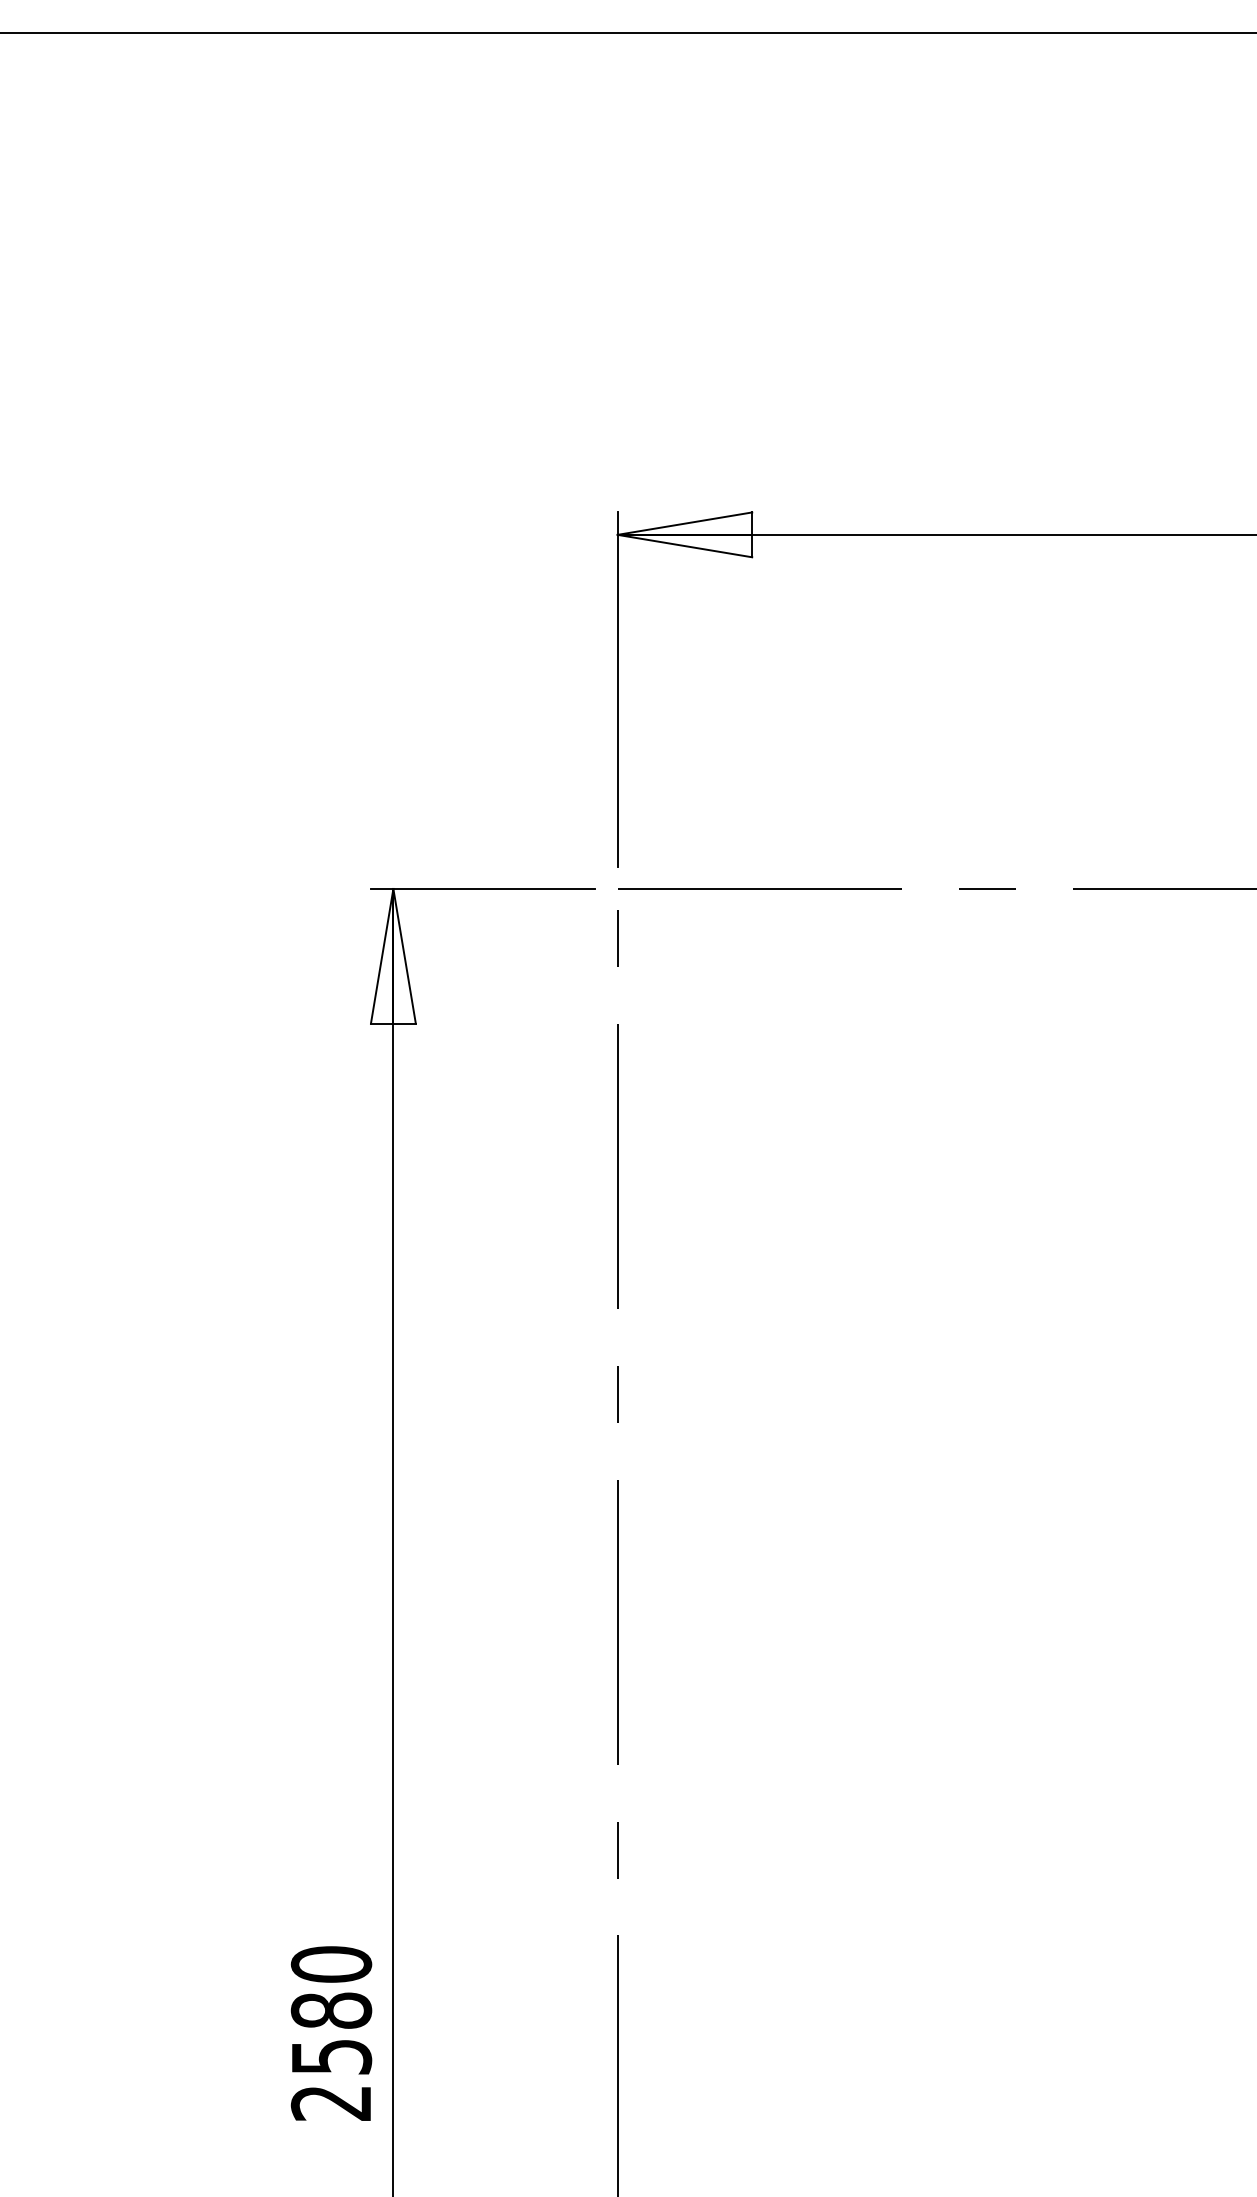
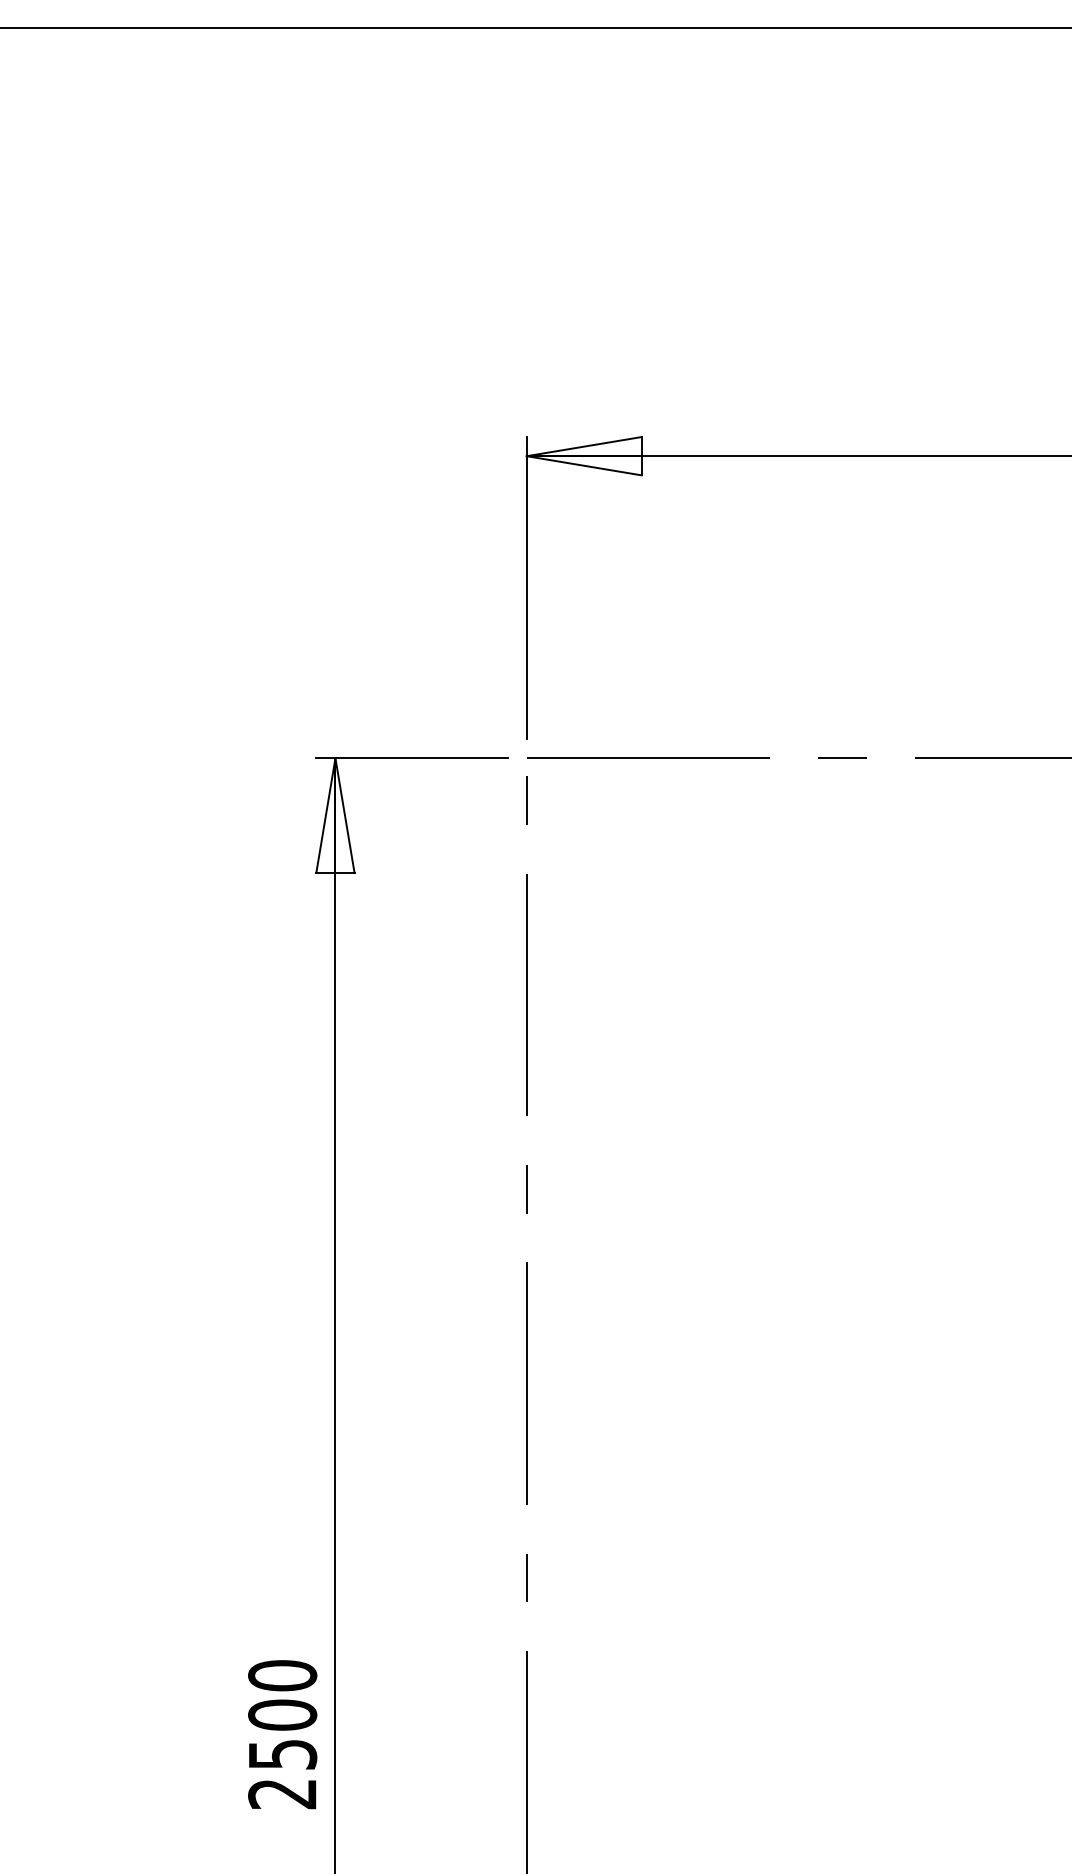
text: (331, 2009) -> (282, 1714), 2580 -> 2500

